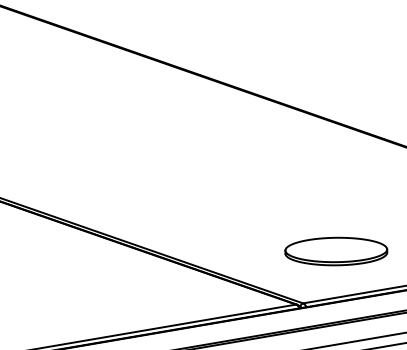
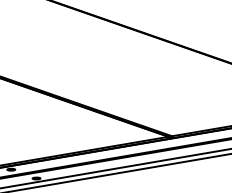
part: (334, 250) -> (187, 110), removed

